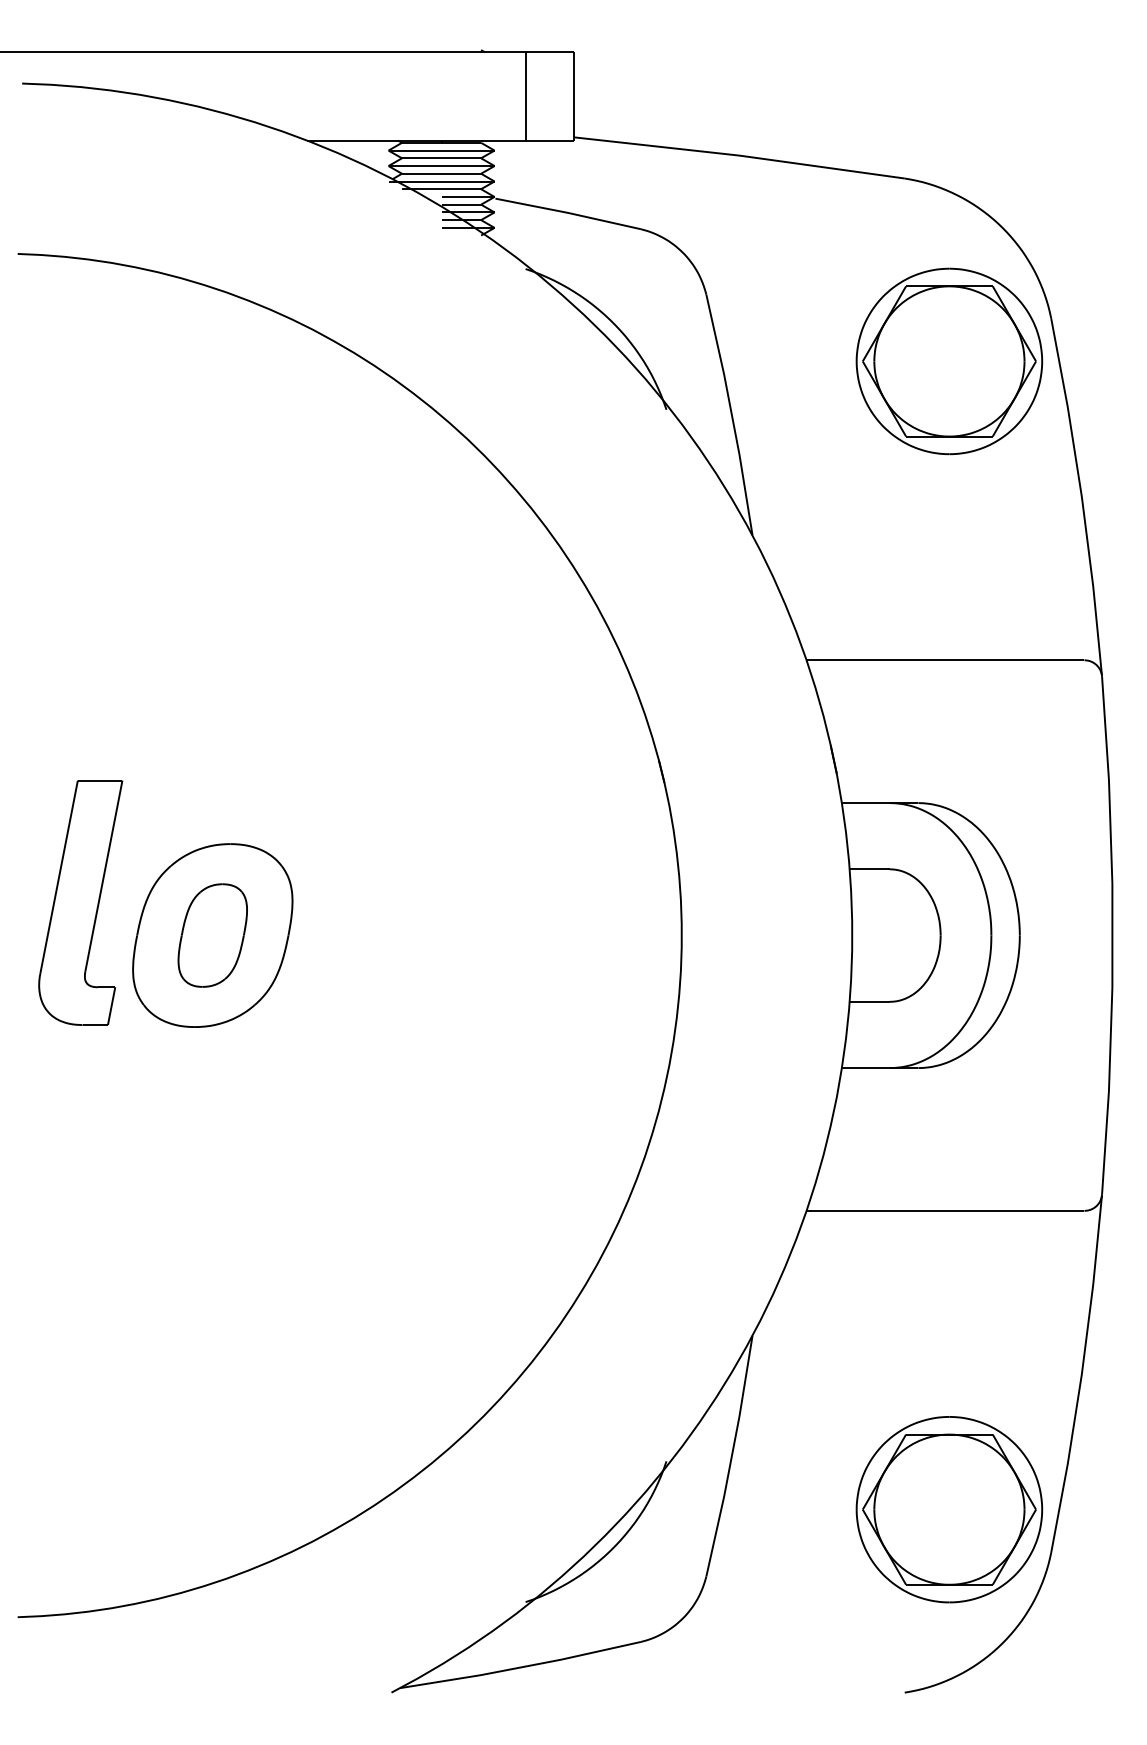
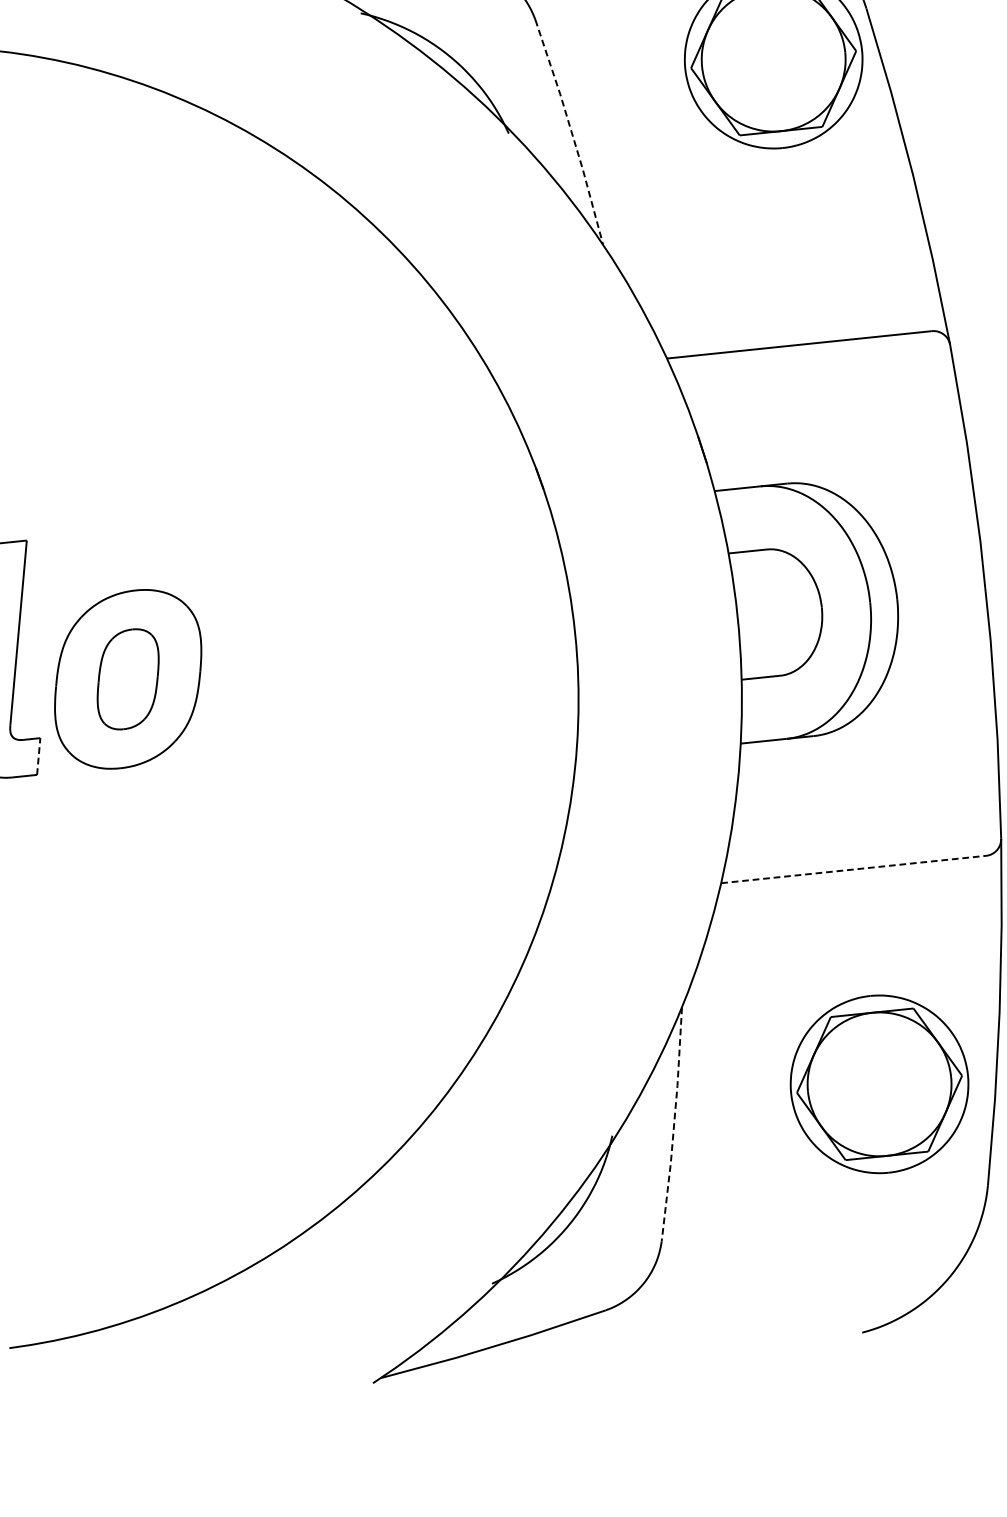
line: (731, 414) -> (571, 131), solid -> dashed
line: (111, 1005) -> (38, 755), solid -> dashed
line: (945, 1210) -> (853, 869), solid -> dashed
line: (731, 1456) -> (673, 1124), solid -> dashed
part: (949, 1509) -> (879, 1084), moved

